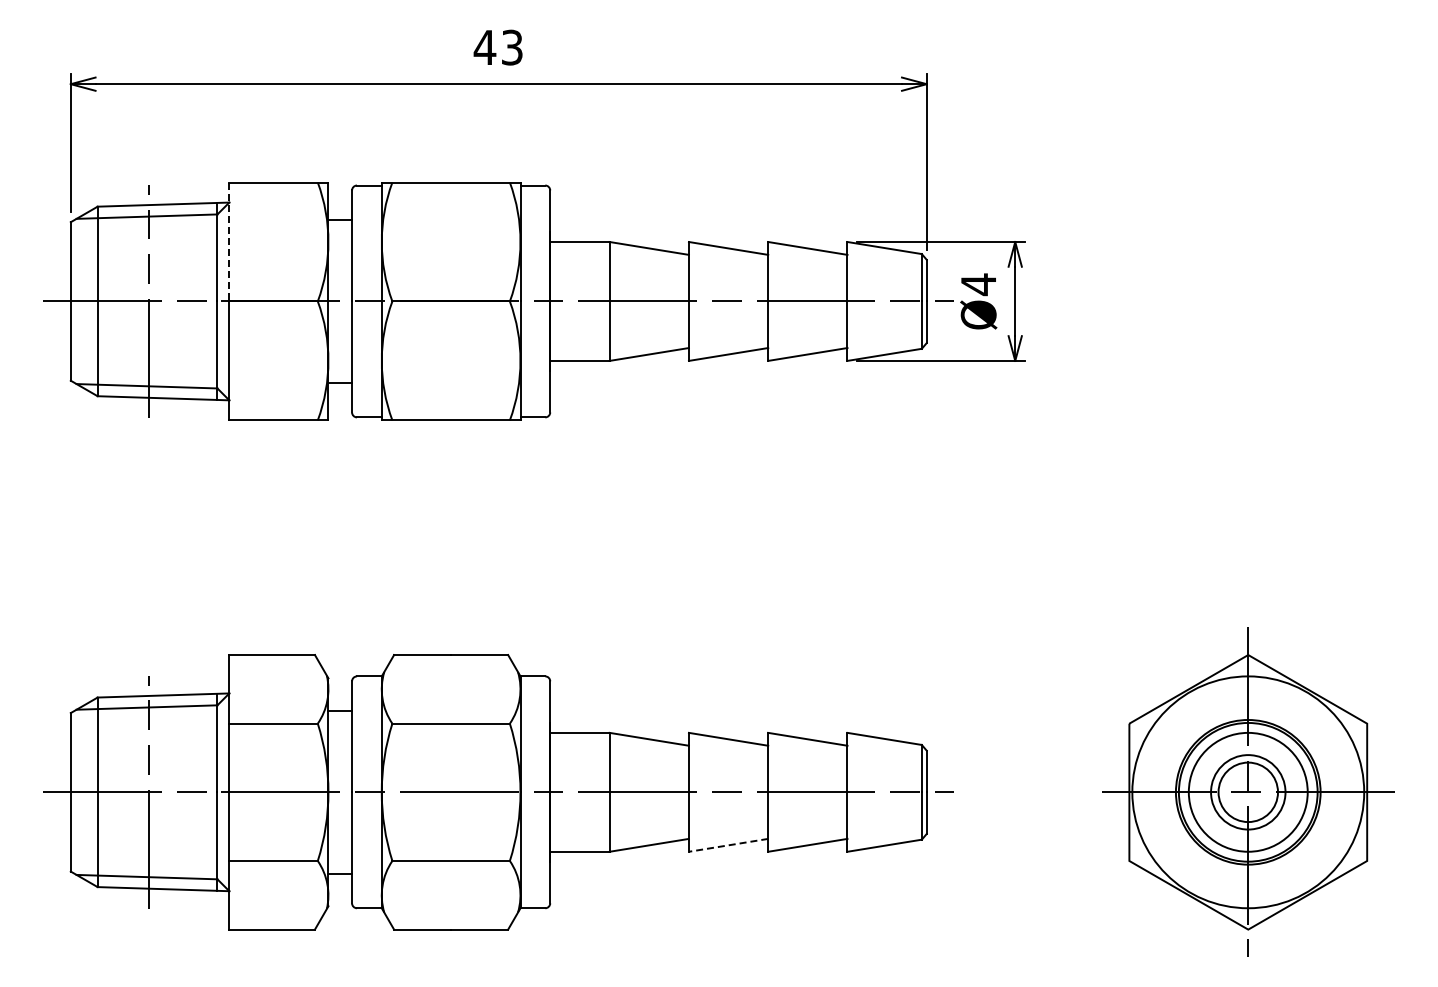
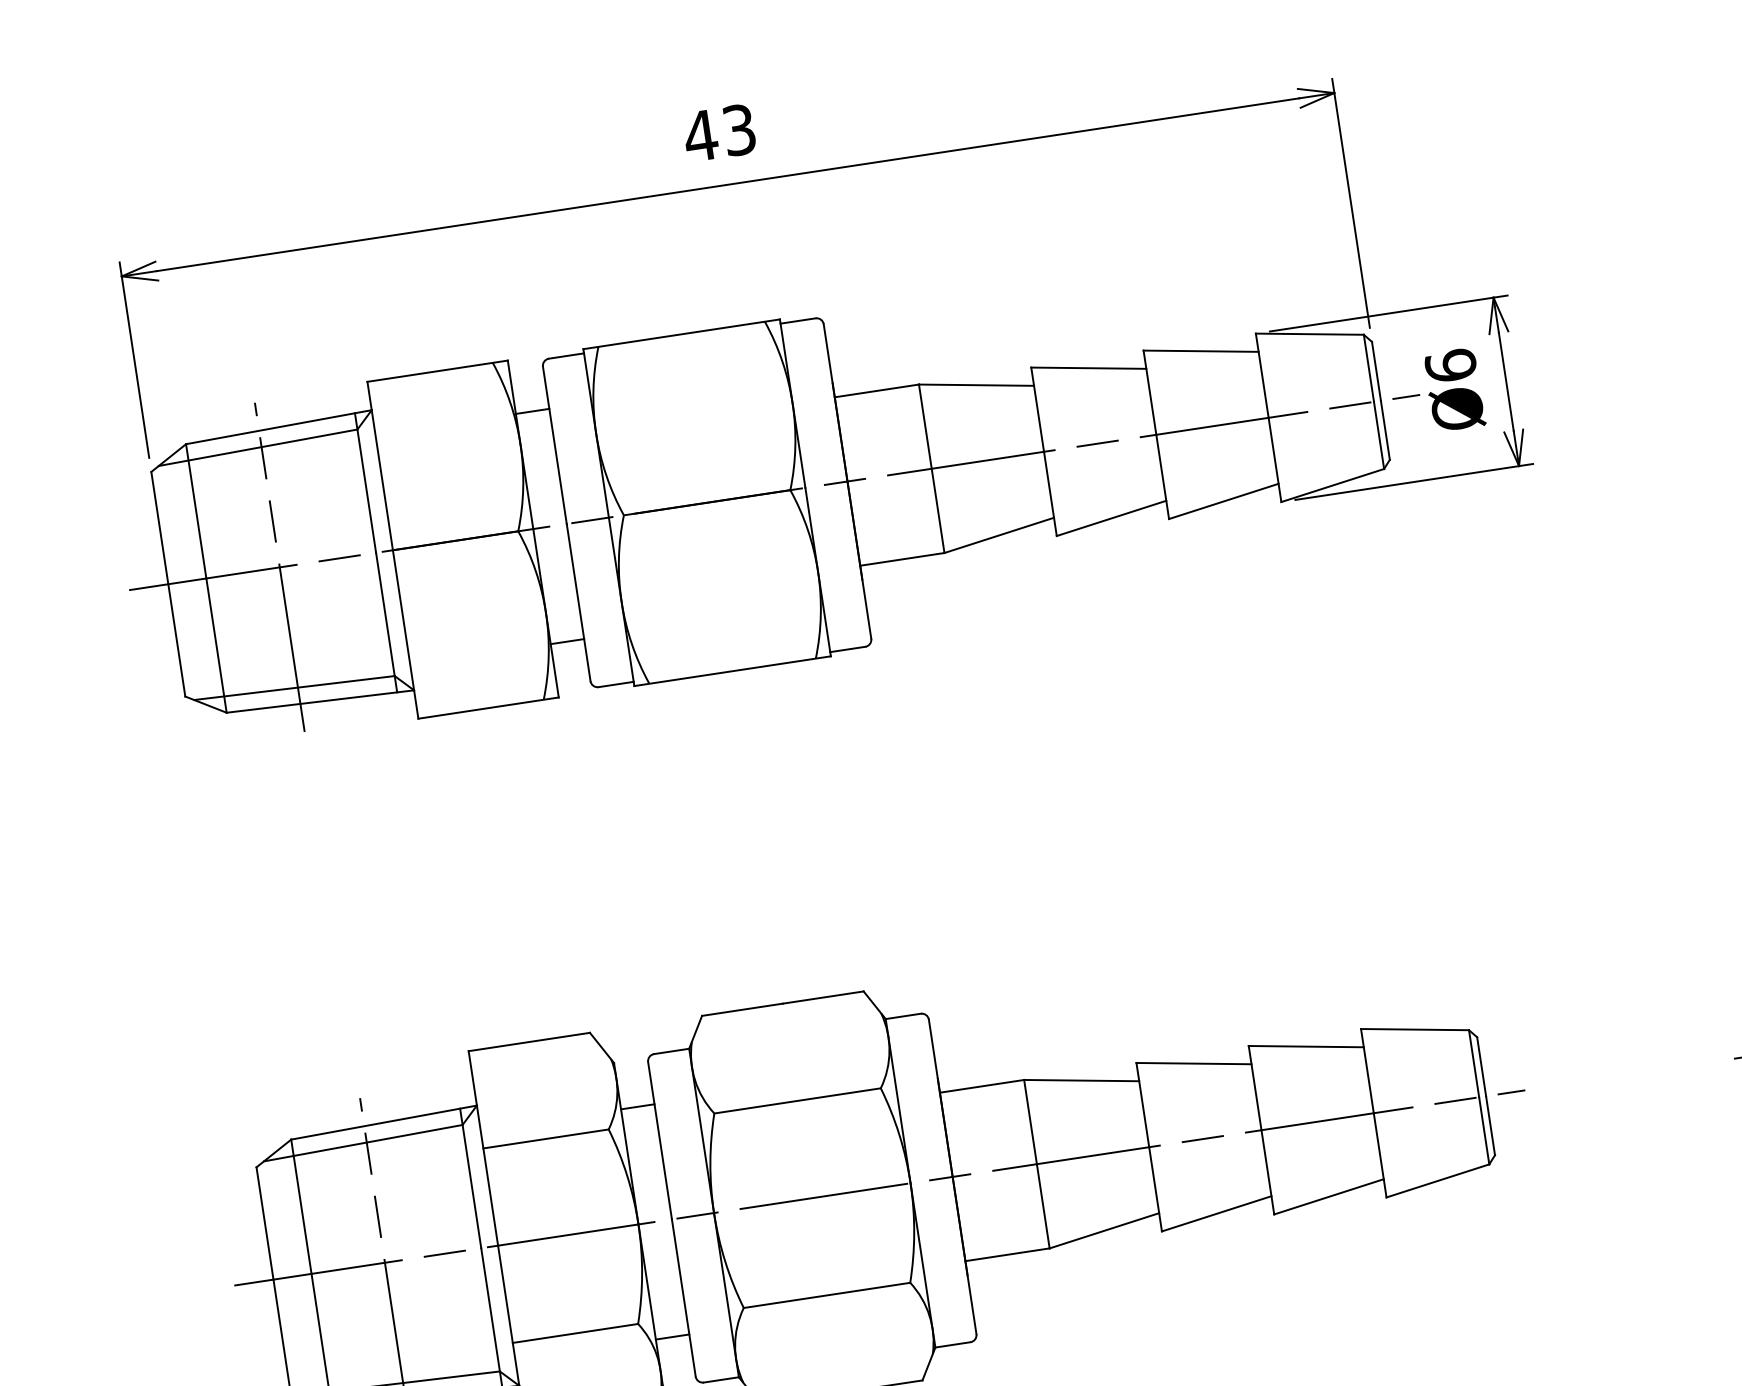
line: (229, 242) -> (380, 466), dashed -> solid
text: (978, 284) -> (1450, 365), Ø4 -> Ø6
line: (728, 845) -> (1216, 1214), dashed -> solid

